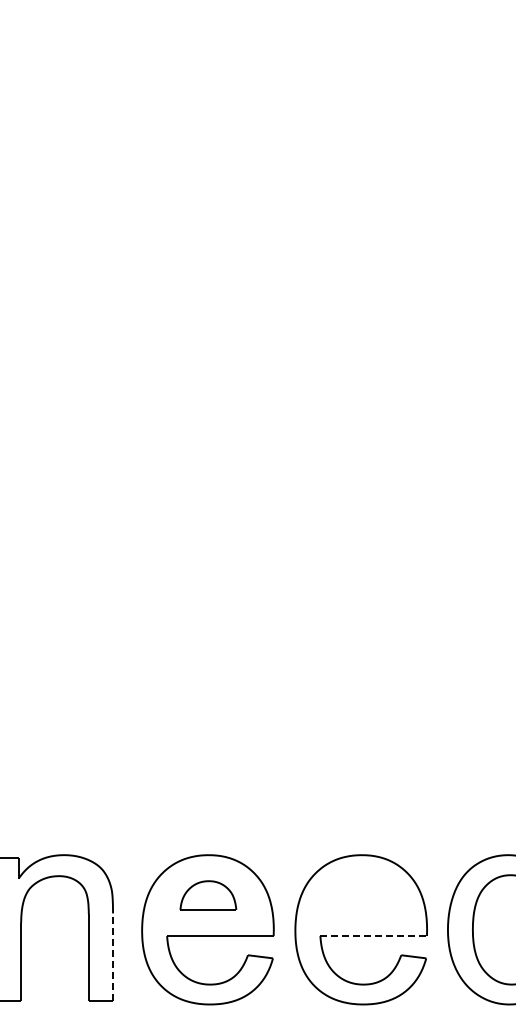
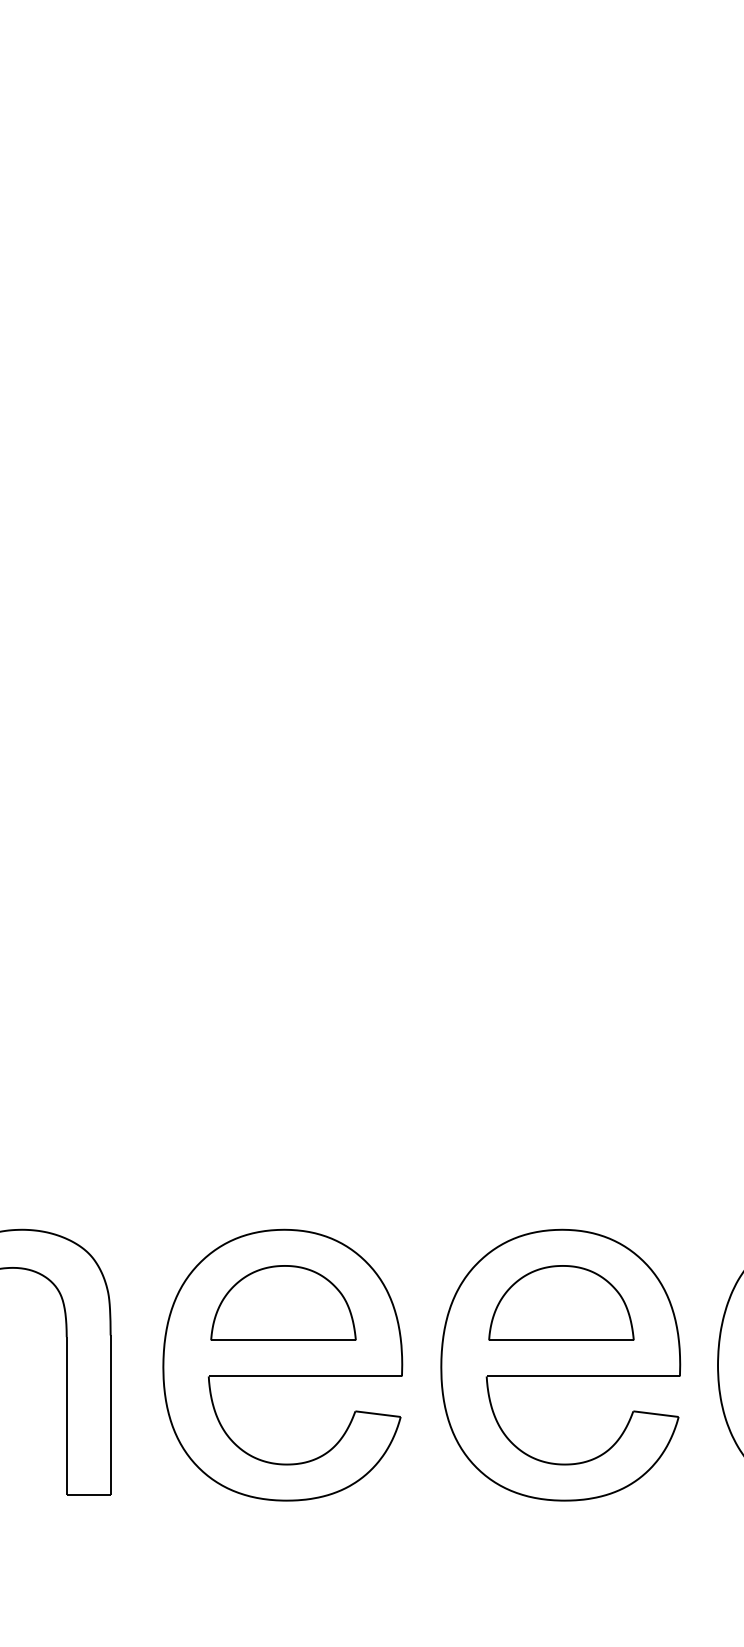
part: (208, 895) -> (283, 1302), size x1.43
part: (361, 895) -> (561, 1302), added
line: (374, 936) -> (584, 1377), dashed -> solid
line: (113, 957) -> (111, 1415), dashed -> solid

